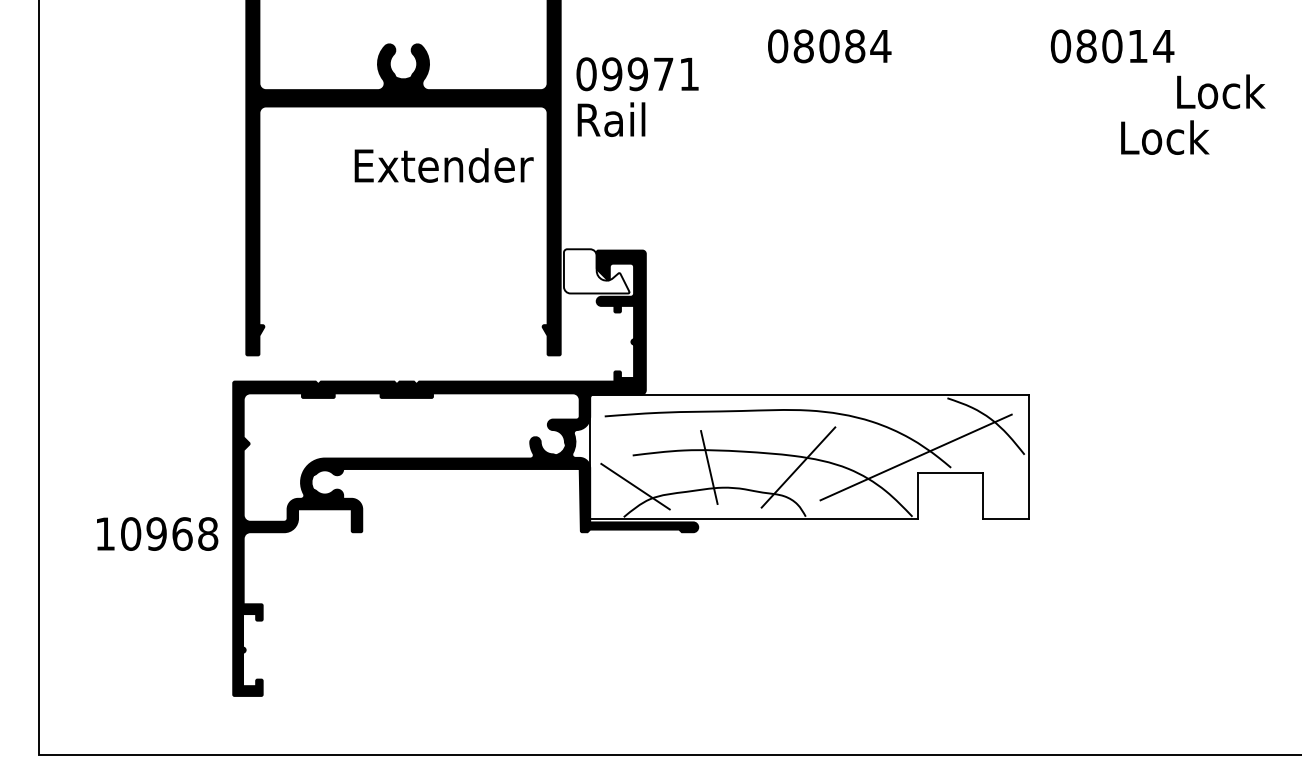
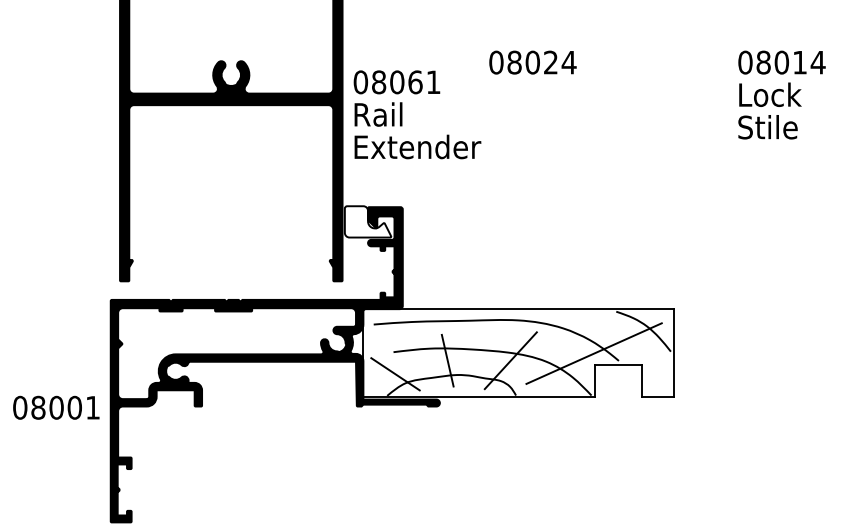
text: (855, 46) -> (551, 62), 08084 -> 08024
text: (1112, 46) -> (781, 62), moved
text: (637, 74) -> (396, 82), 09971 -> 08061
text: (1221, 91) -> (770, 94), moved
text: (1164, 137) -> (769, 127), Lock -> Stile
text: (443, 165) -> (417, 146), moved
text: (156, 533) -> (56, 407), 10968 -> 08001

